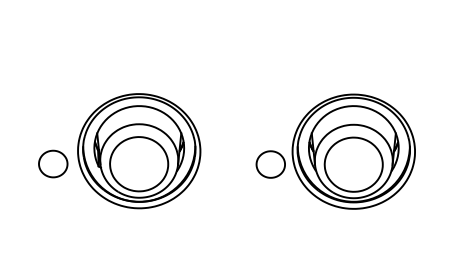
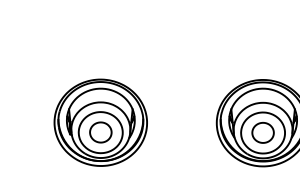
part: (53, 163) -> (101, 132), moved
part: (270, 164) -> (262, 132), moved

